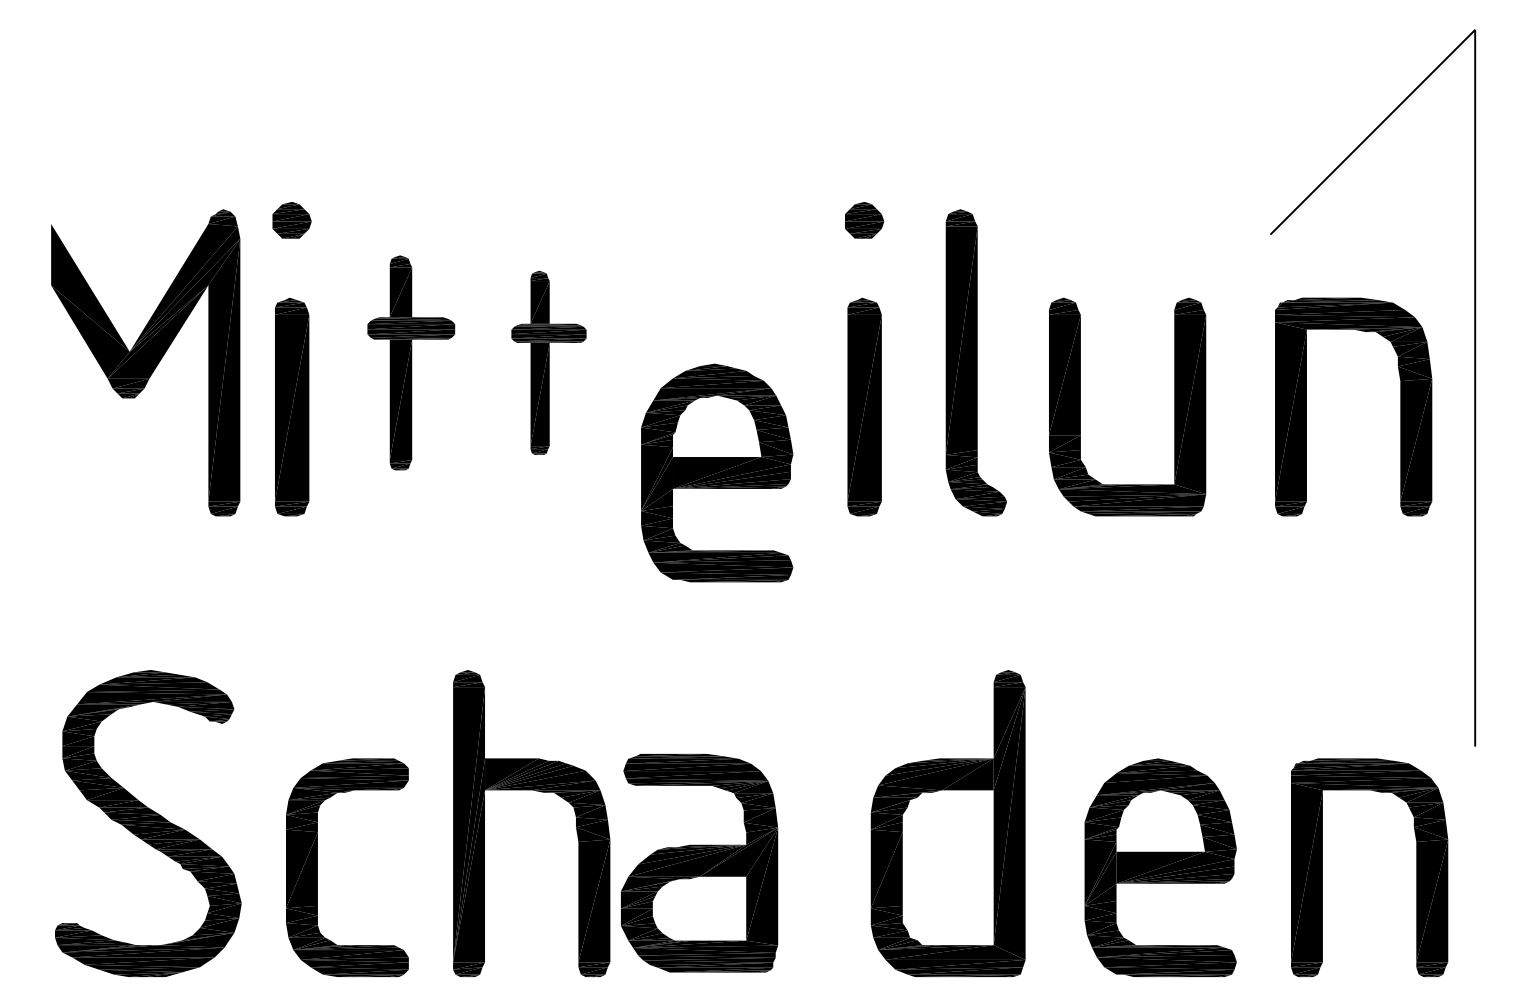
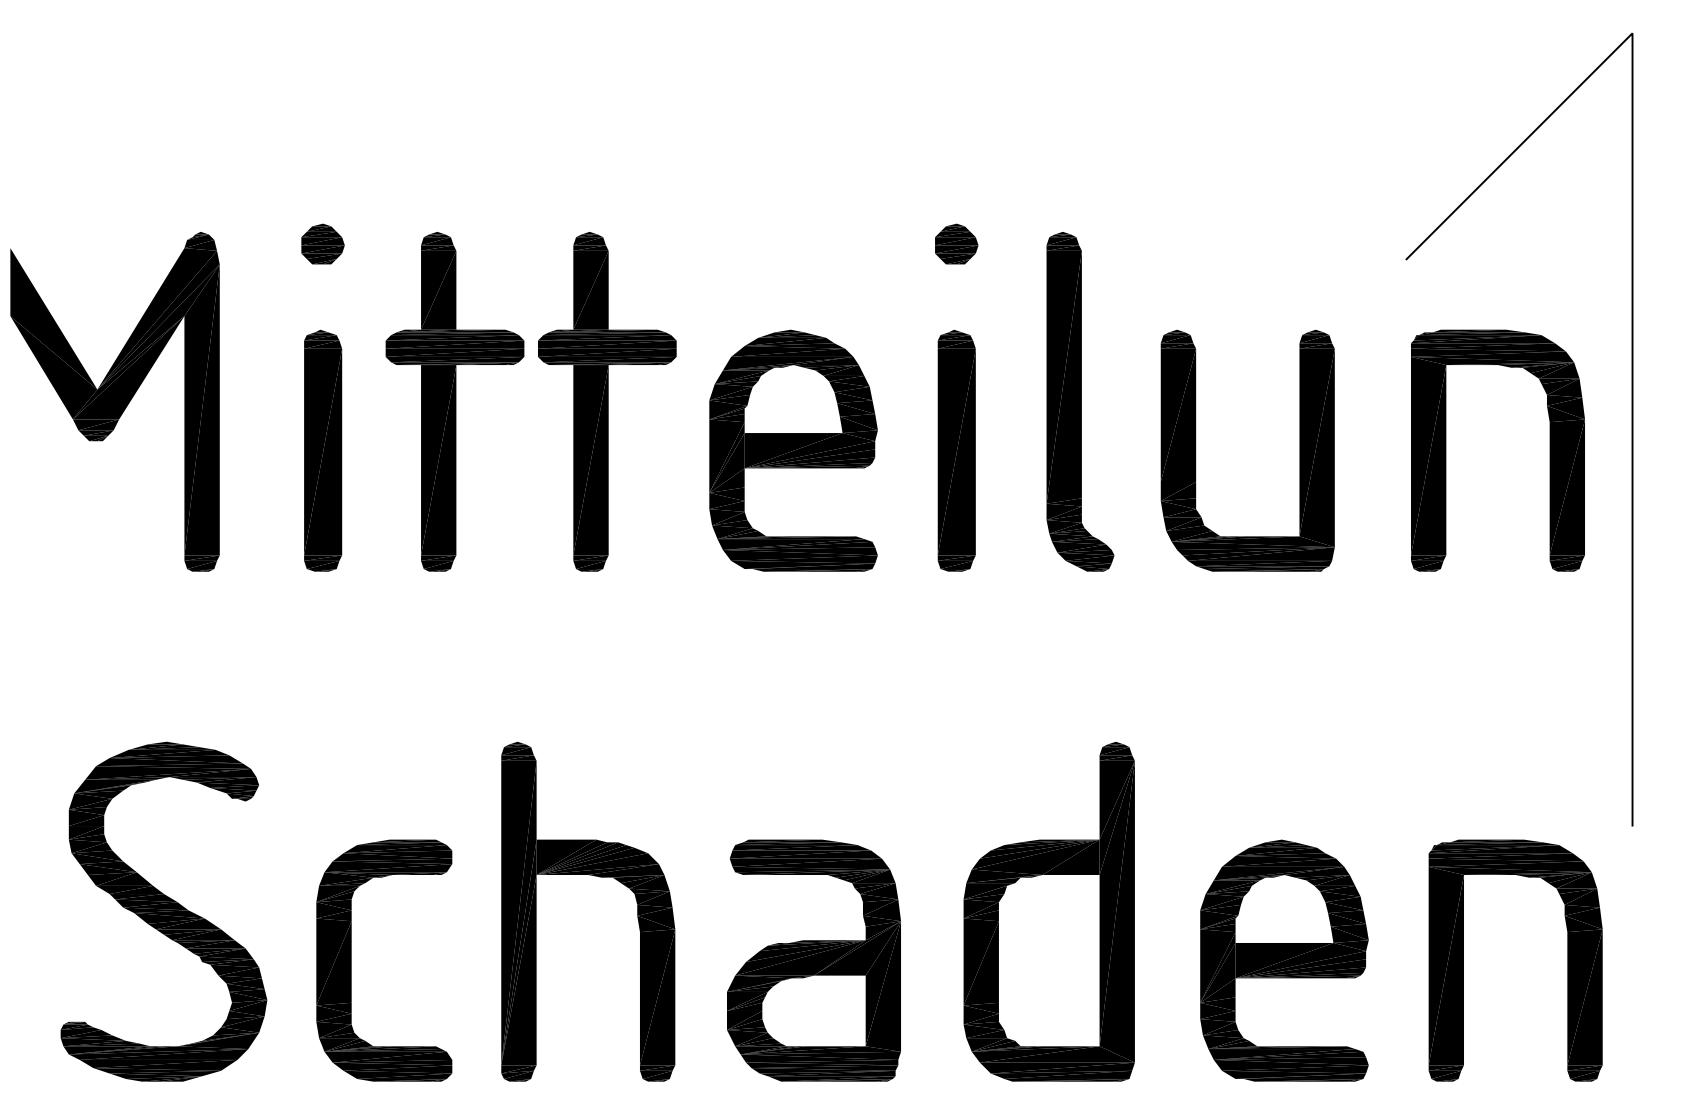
part: (145, 362) -> (114, 401), moved
part: (410, 362) -> (454, 401), size x1.43
part: (549, 362) -> (607, 401), size x1.67
part: (717, 472) -> (793, 450), moved
part: (699, 863) -> (813, 960), moved

